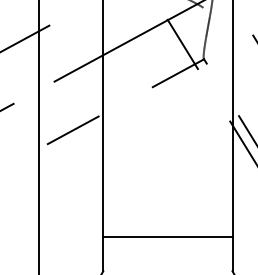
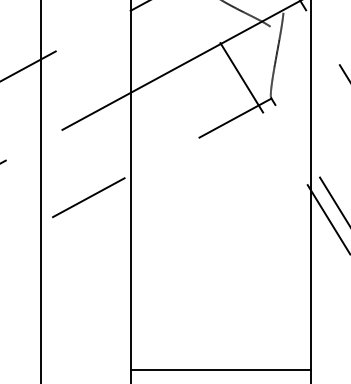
line: (167, 236) -> (220, 369), moved

